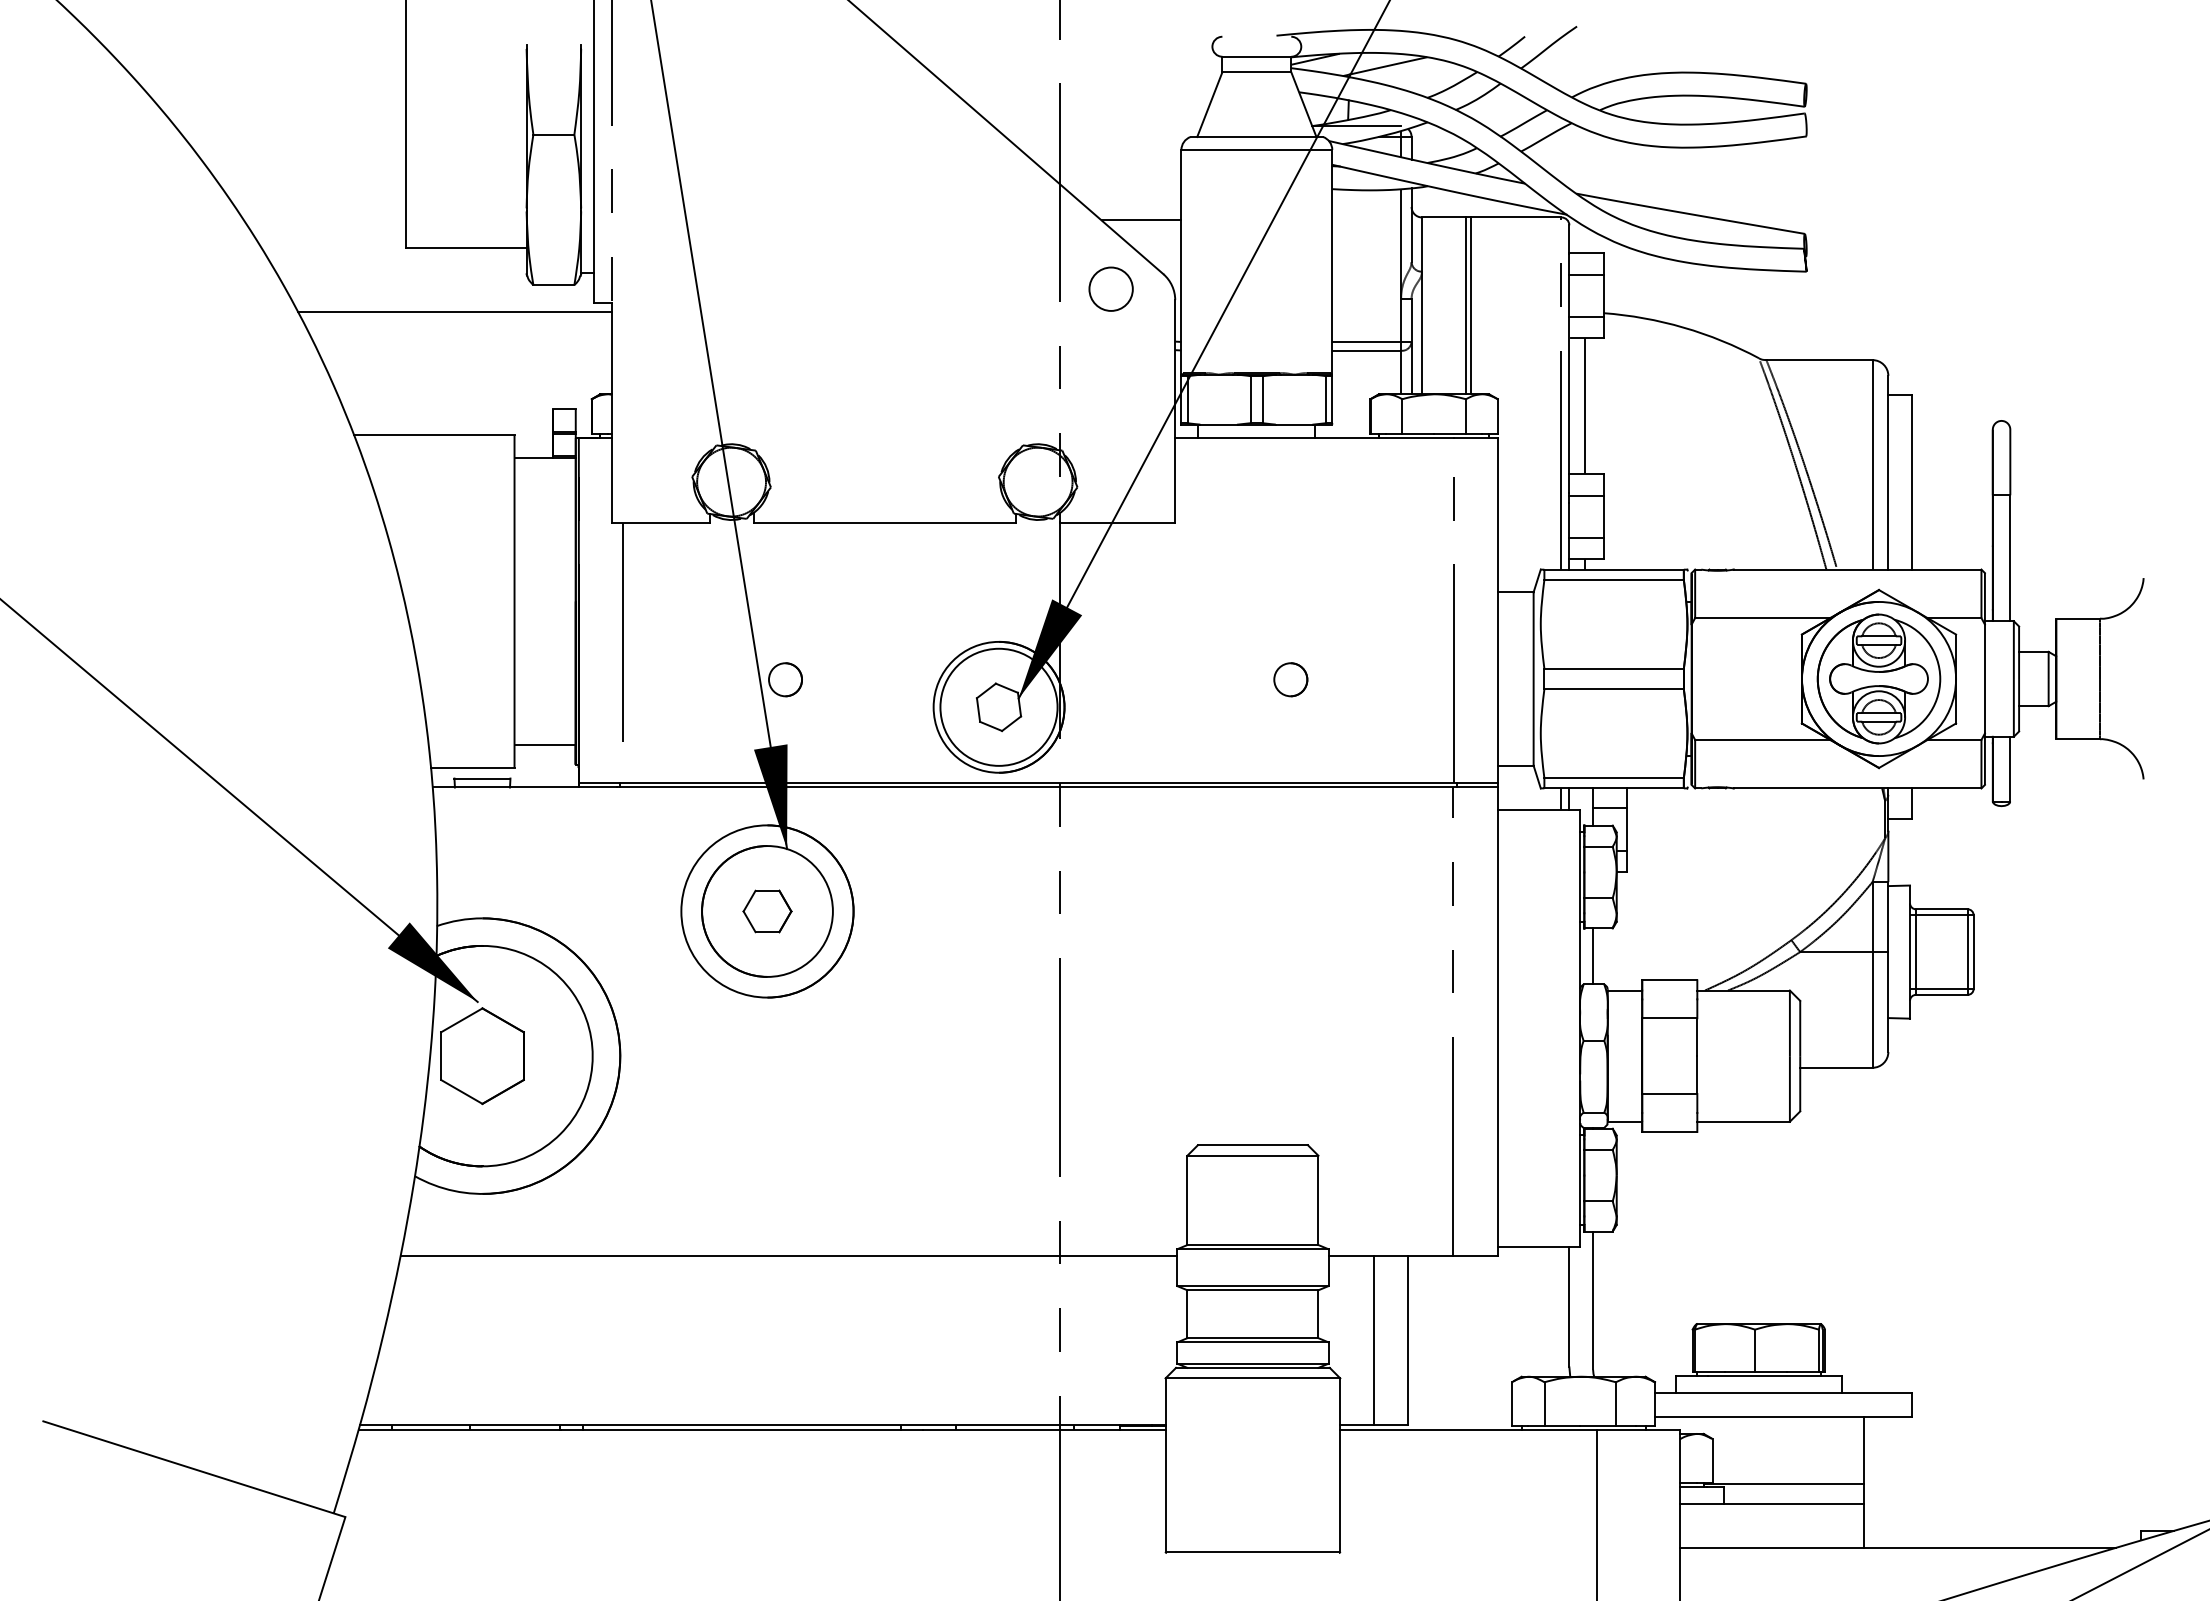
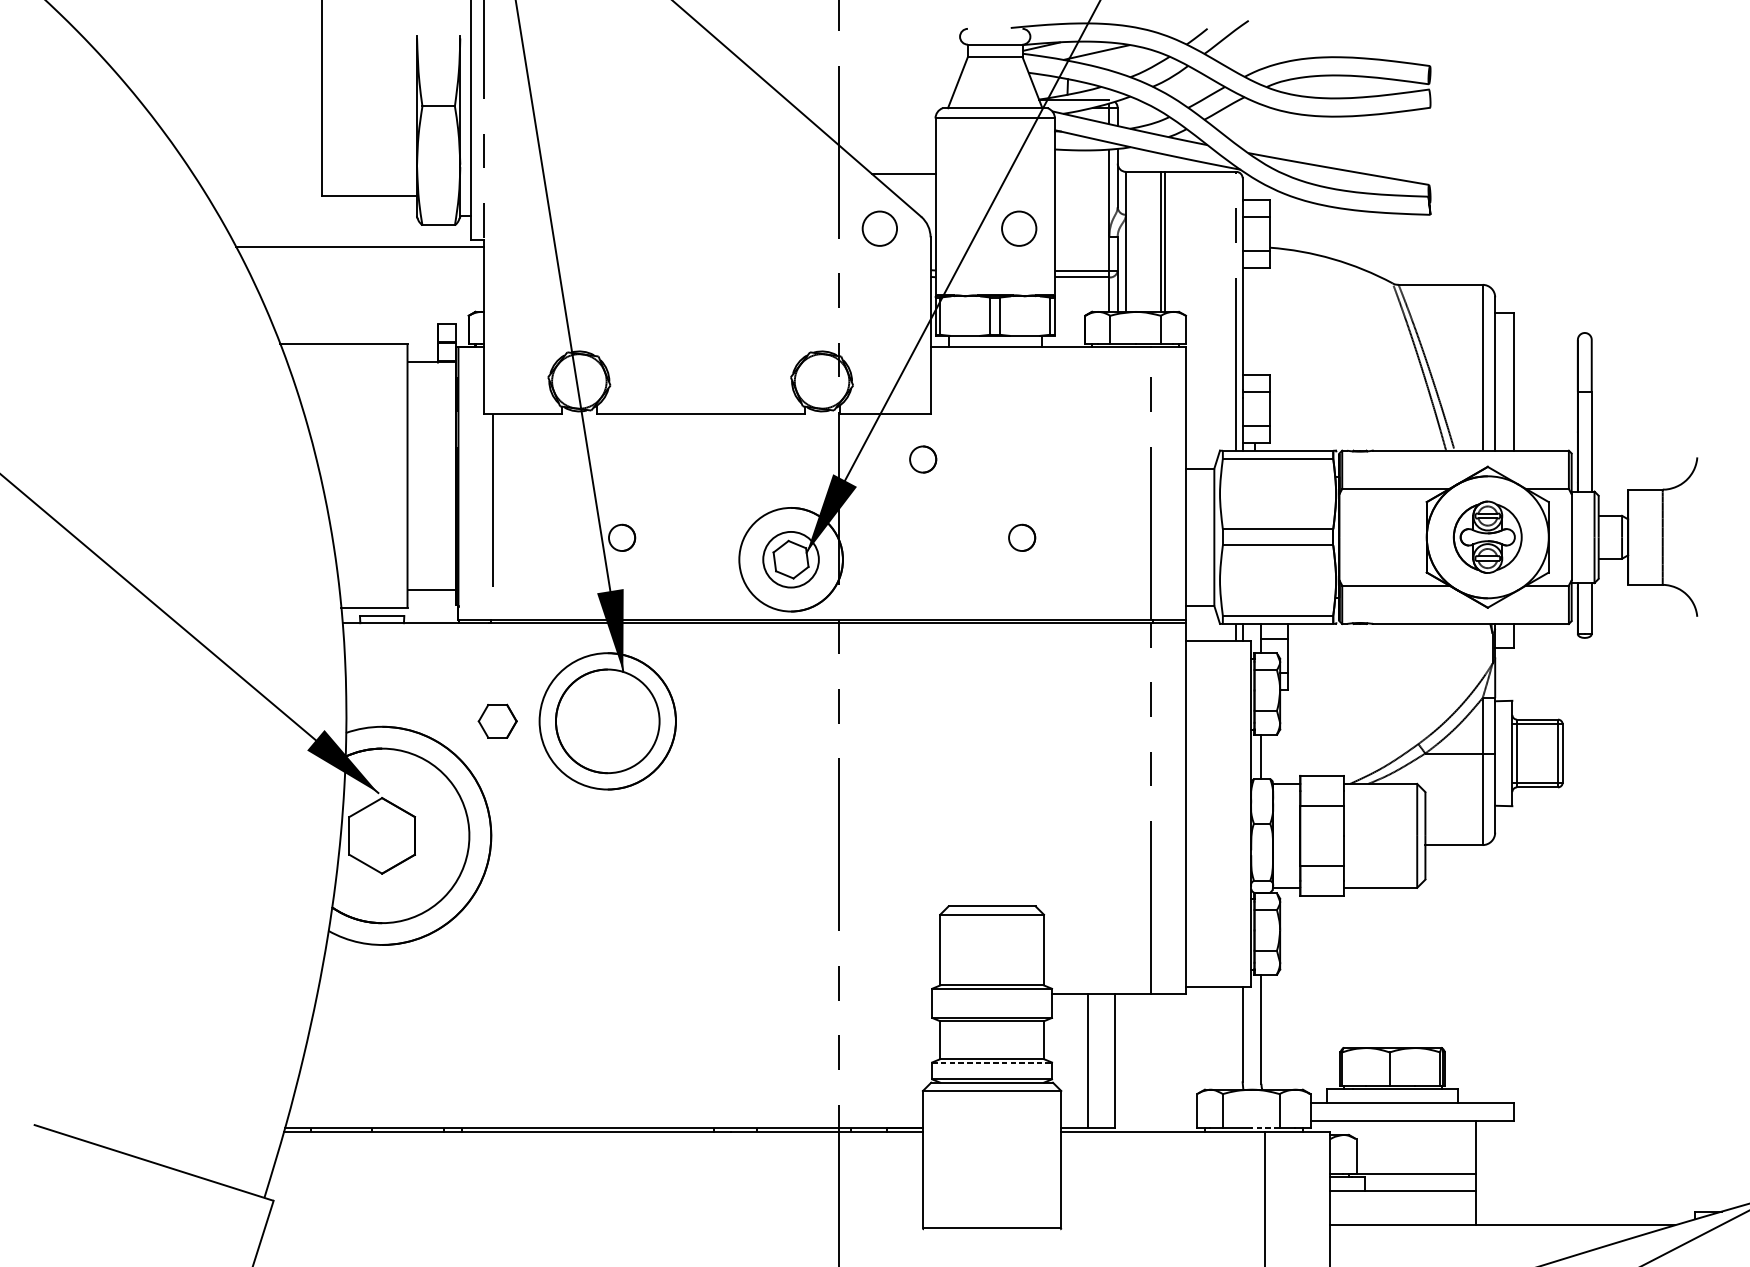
circle: (1286, 288) -> (1018, 228), added
line: (1584, 406) -> (1254, 321), removed
circle: (1165, 580) -> (922, 459), added
part: (1878, 678) -> (1487, 536), size x0.7
circle: (998, 706) -> (790, 559), size x0.6
part: (767, 911) -> (497, 721), moved
line: (788, 1255) -> (624, 993), removed
line: (1252, 1342) -> (991, 1062), solid -> dashed
line: (1598, 1425) -> (1265, 1128), solid -> dashed

